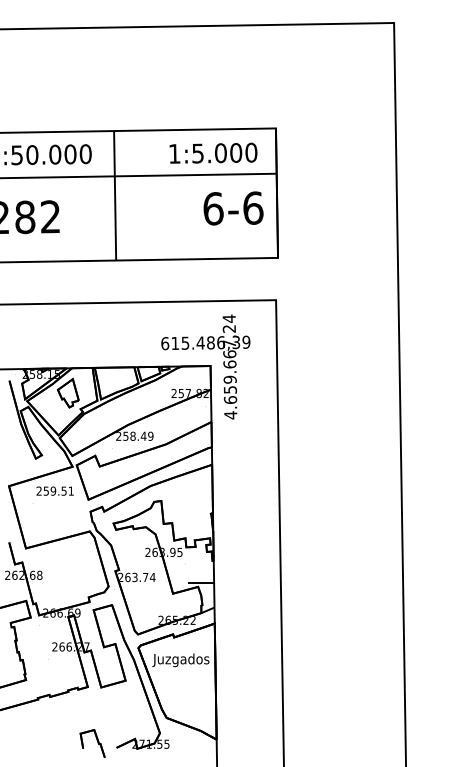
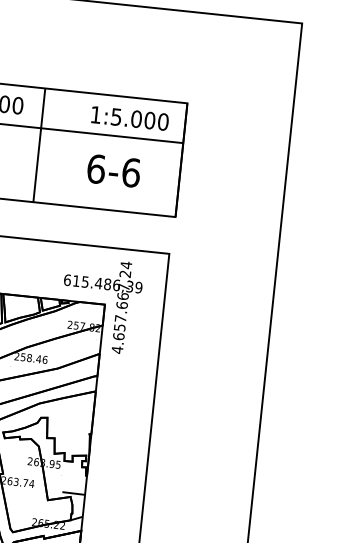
text: (233, 208) -> (113, 170), moved
text: (229, 379) -> (120, 318), 4.659.667,24 -> 4.657.667,24
text: (150, 435) -> (44, 359), 258.49 -> 258.46

